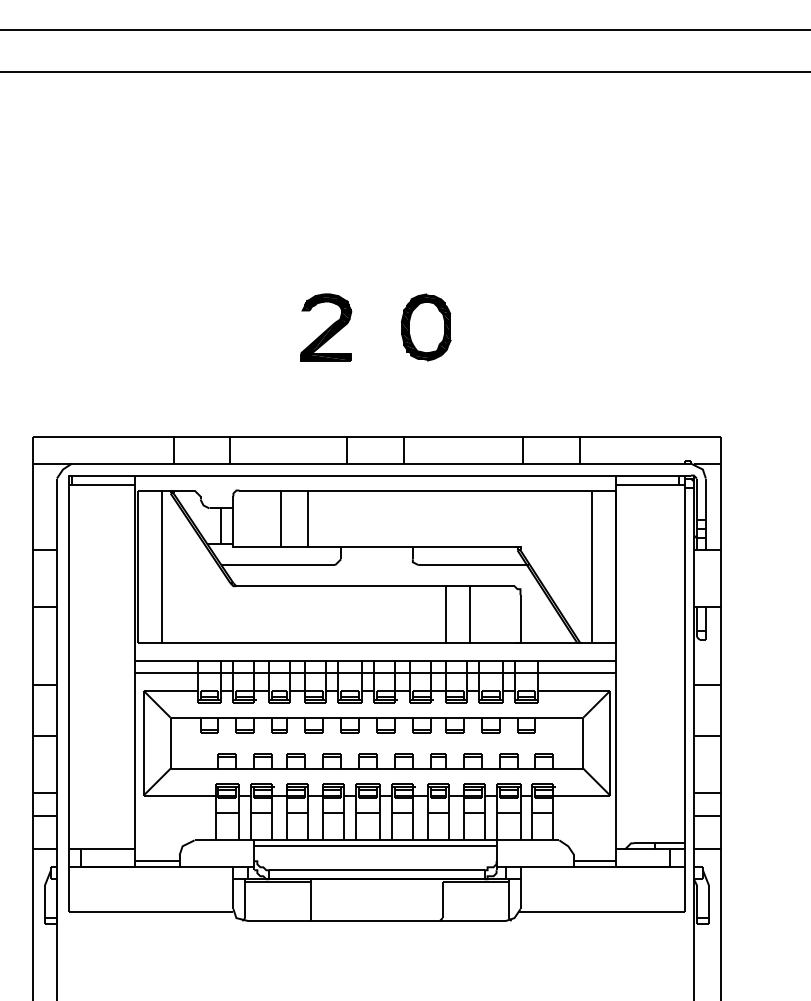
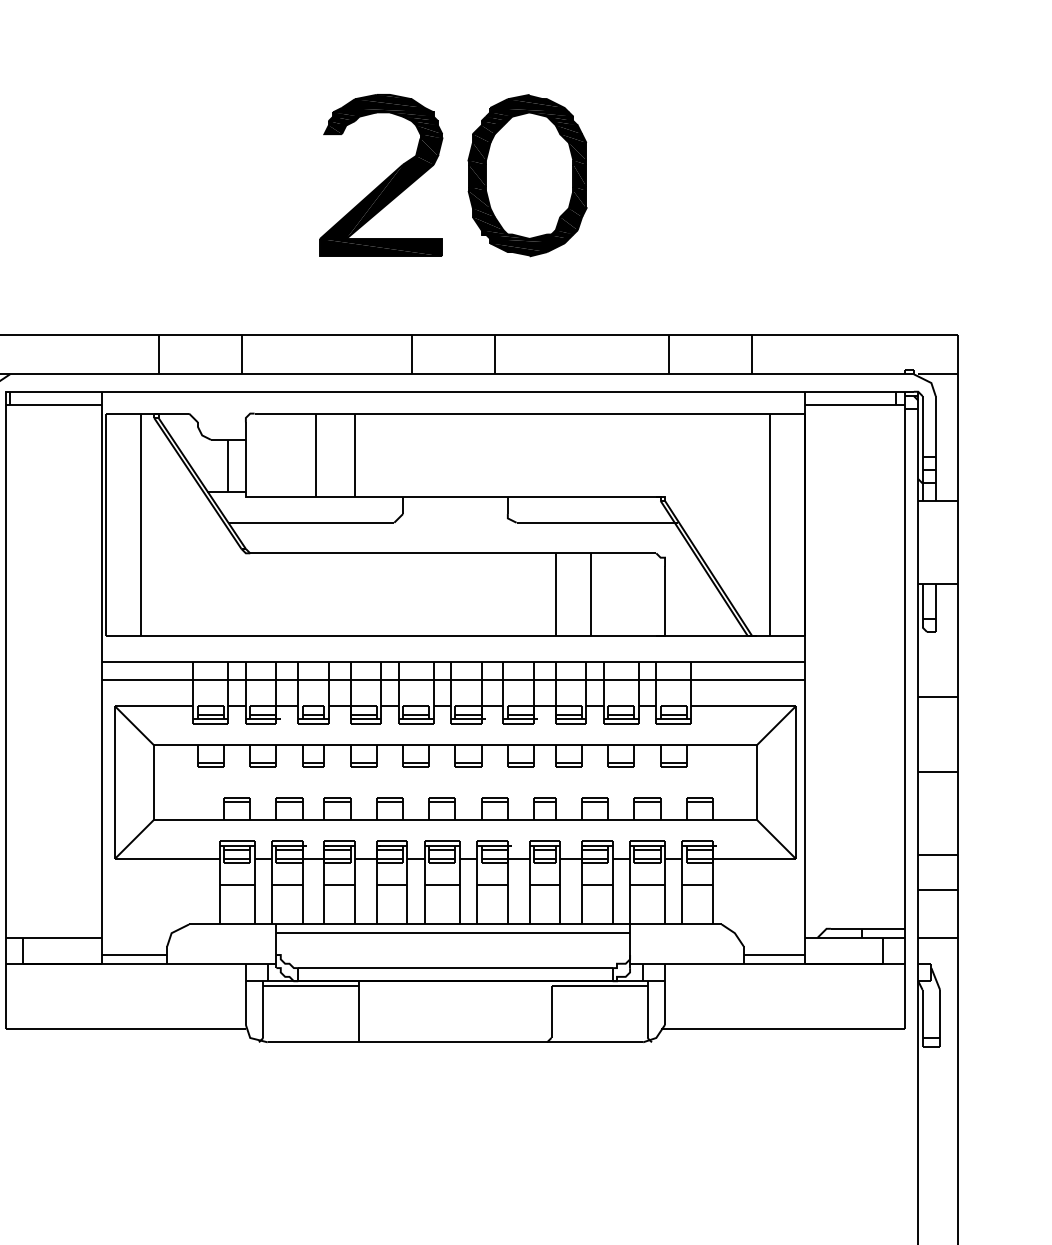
part: (325, 327) -> (380, 175), size x1.67
part: (425, 327) -> (526, 175), size x1.67

